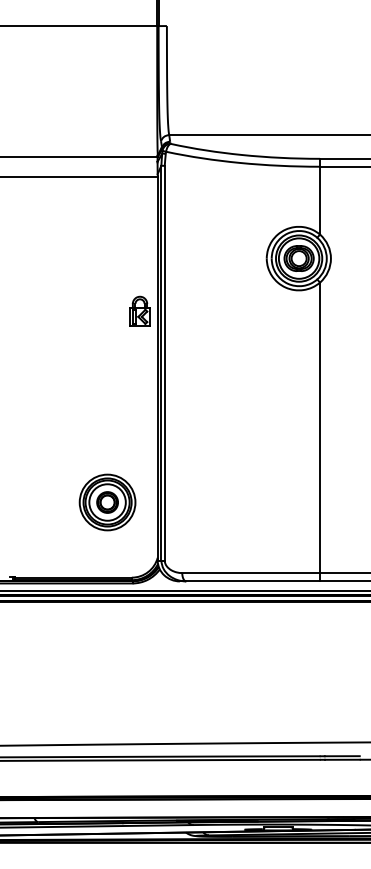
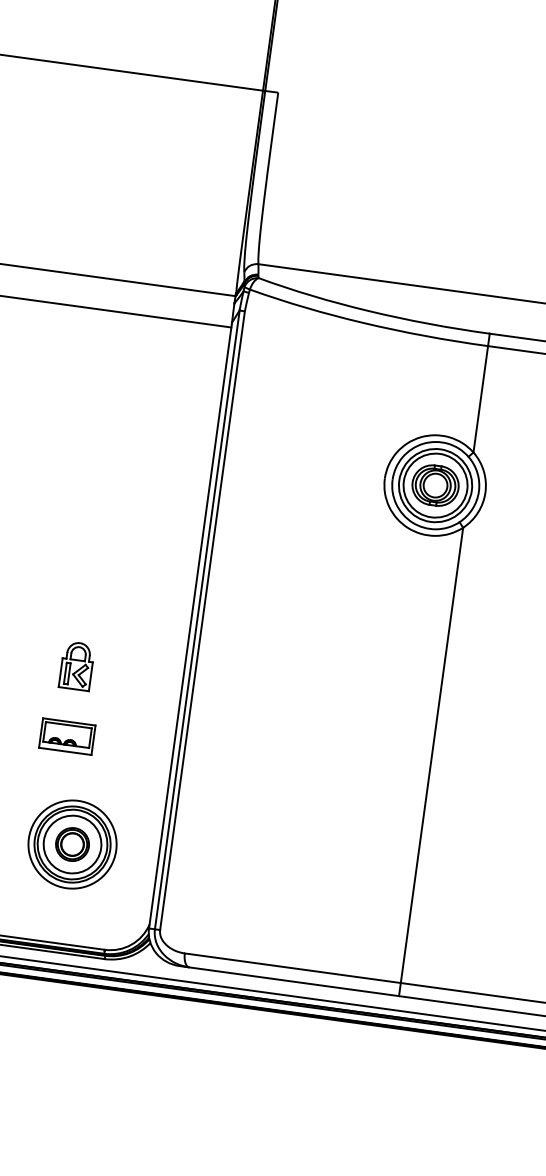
part: (139, 310) -> (76, 664), moved
part: (89, 447) -> (66, 736), added
part: (107, 502) -> (72, 844), moved

